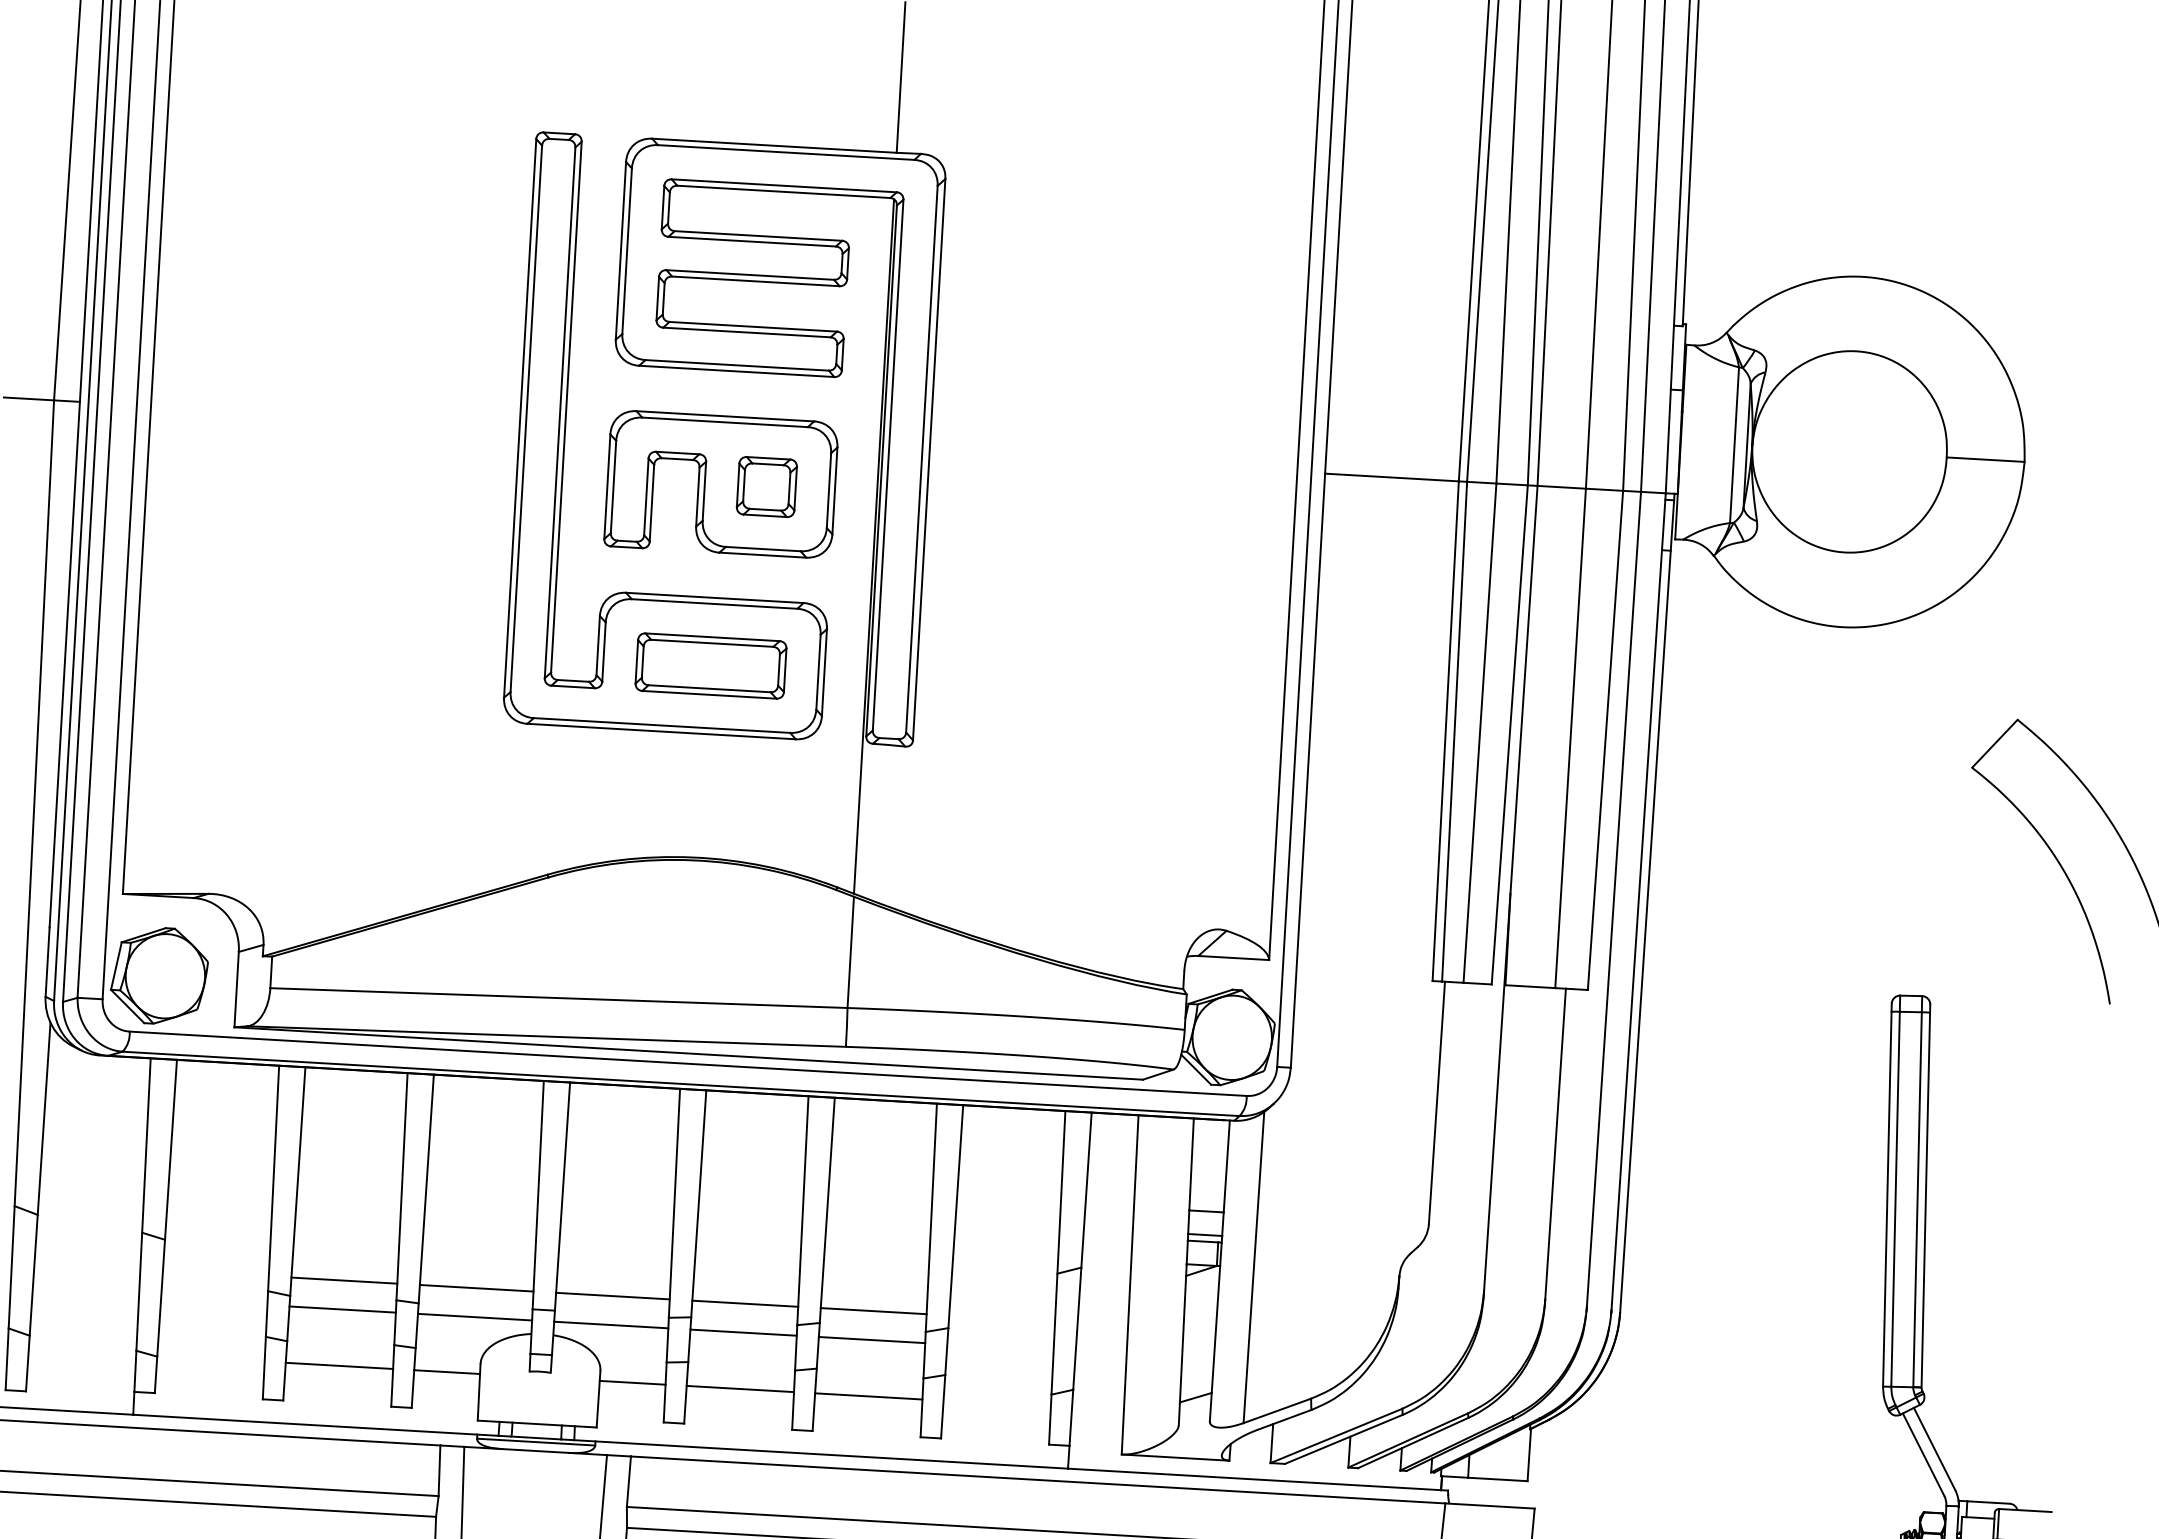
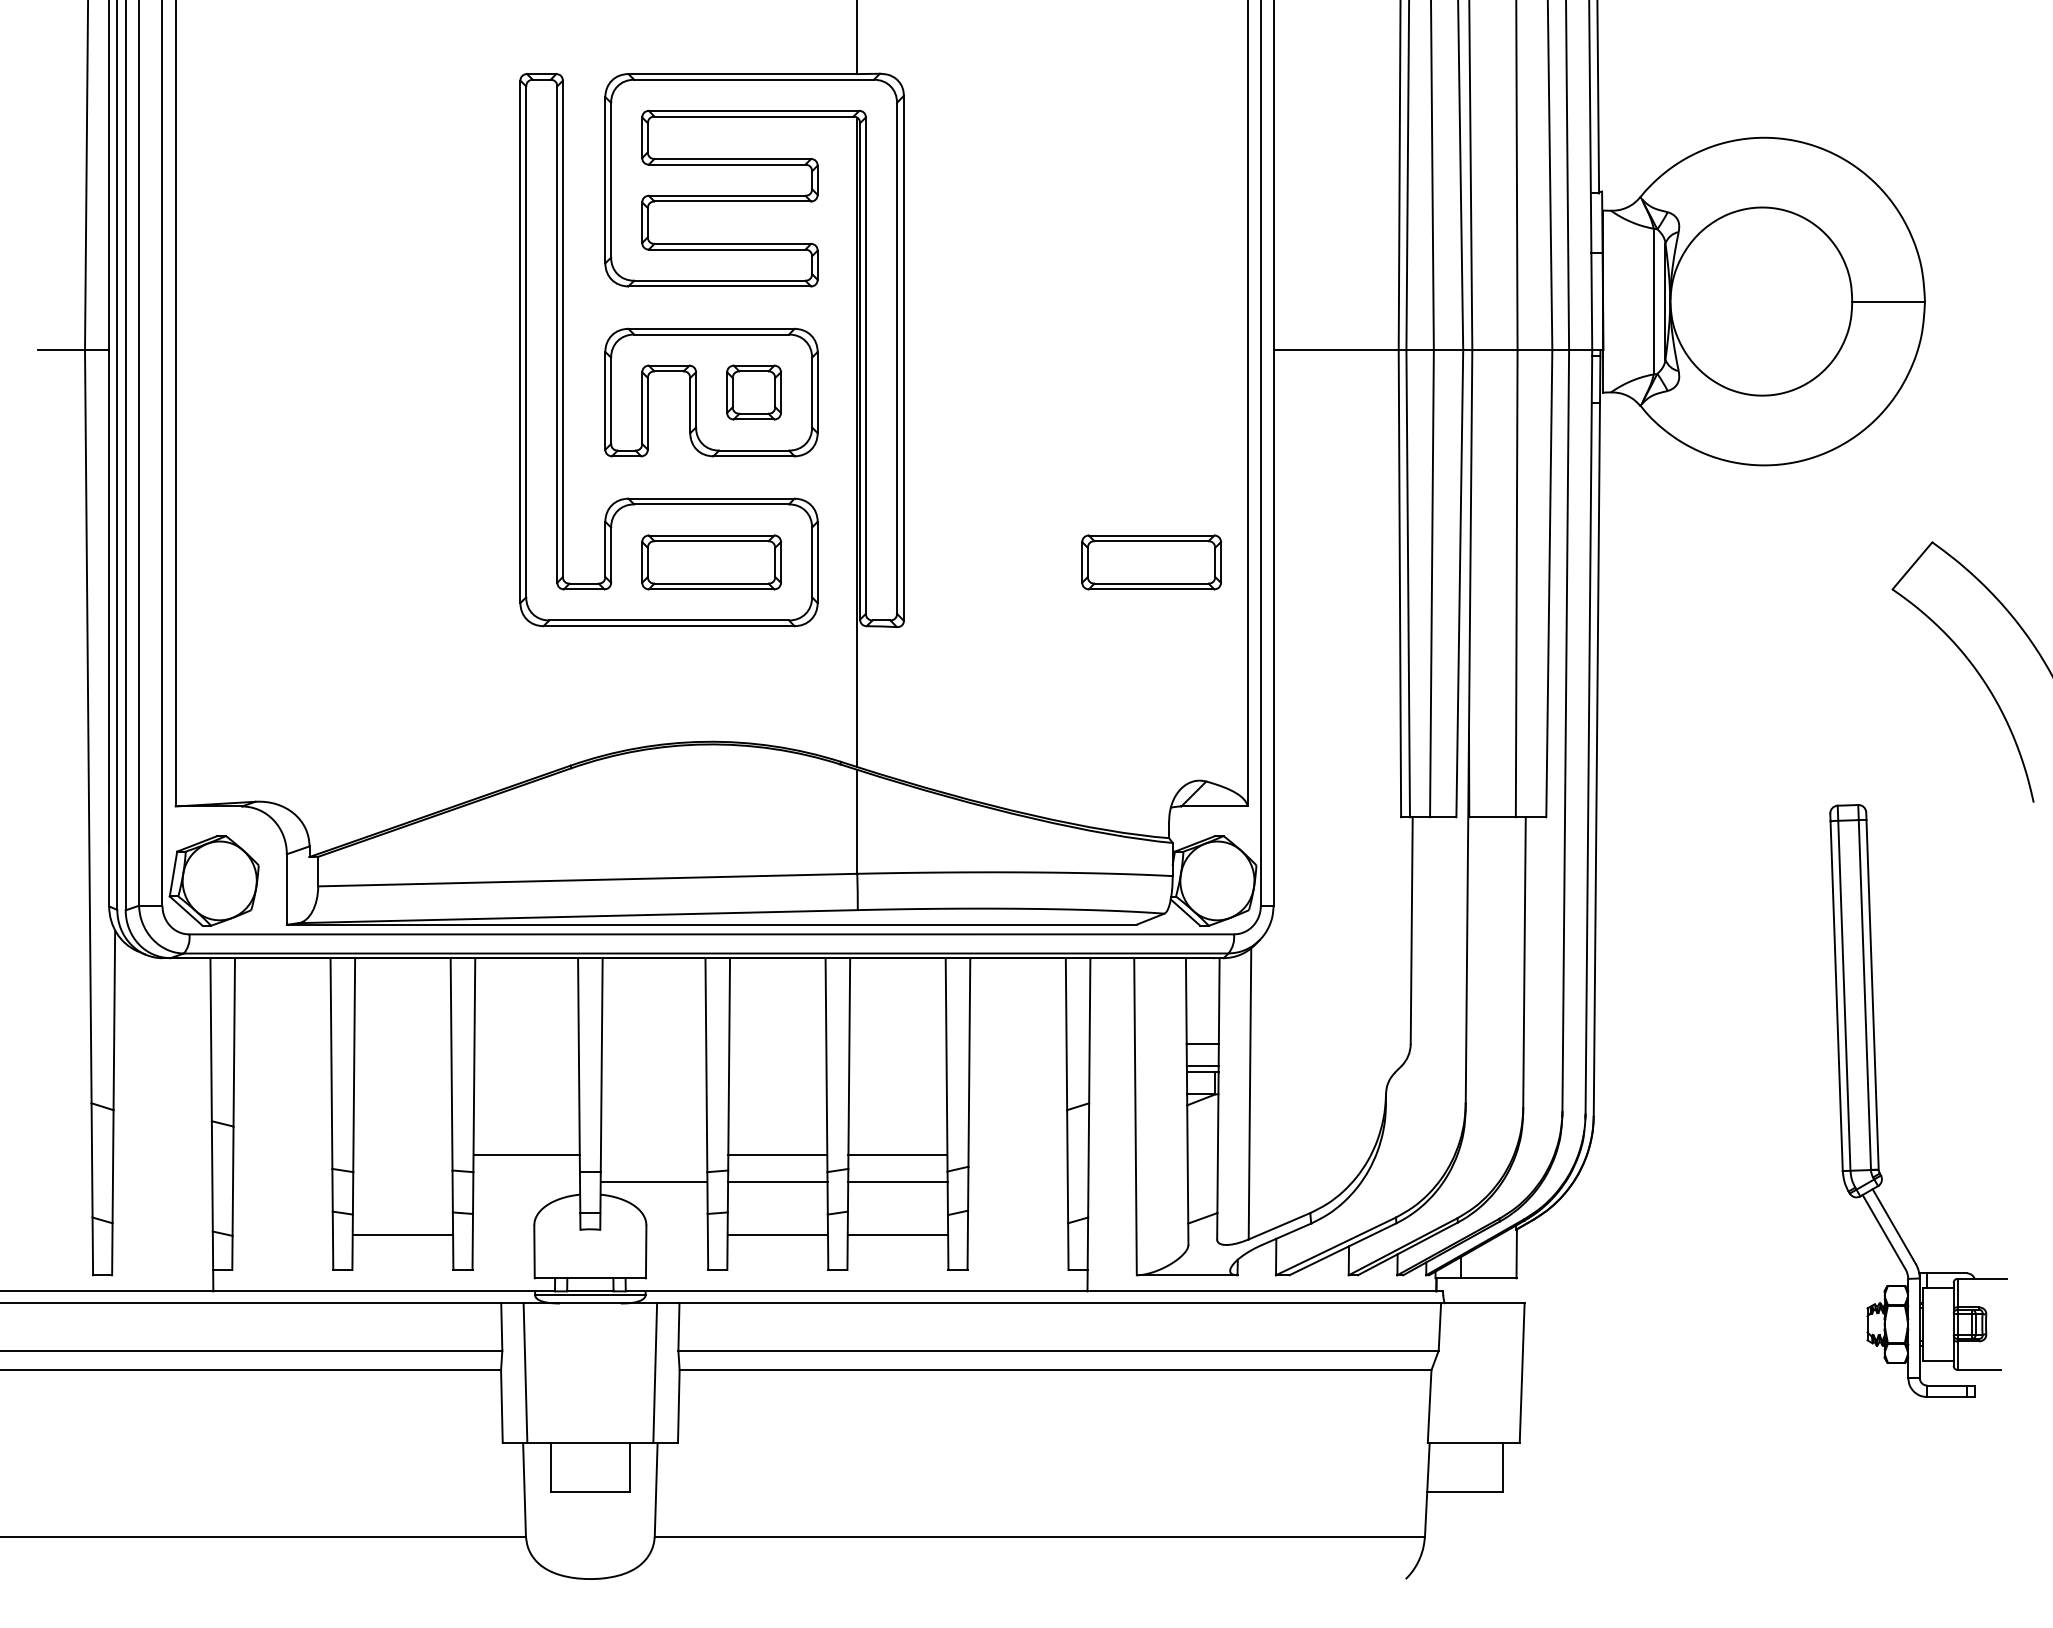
part: (1181, 693) -> (1151, 562), added
line: (343, 1280) -> (402, 1154), removed
line: (612, 1295) -> (653, 1154), removed
line: (342, 1310) -> (402, 1182), removed
line: (474, 1317) -> (526, 1182), removed
line: (447, 1371) -> (503, 1234), removed
line: (632, 1382) -> (676, 1234), removed

